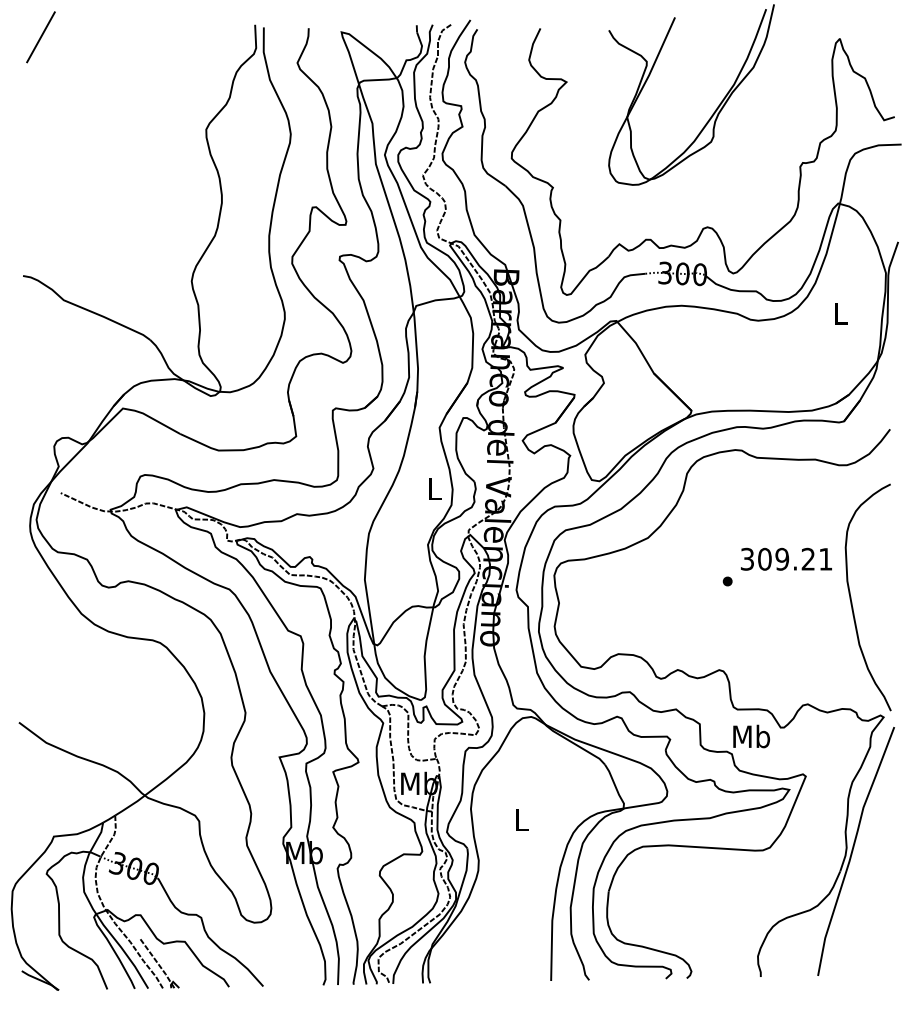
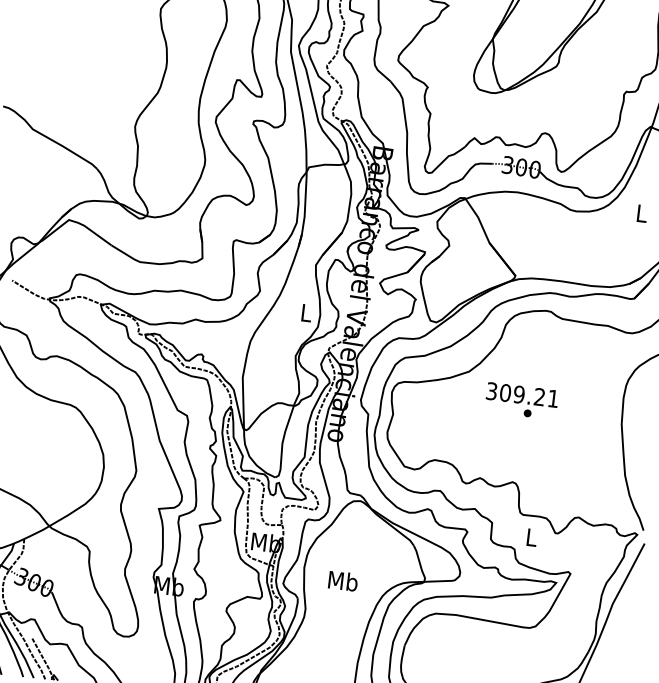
text: (786, 558) -> (522, 394), moved
text: (751, 736) -> (531, 537), Mb -> L
text: (521, 819) -> (343, 580), L -> Mb

